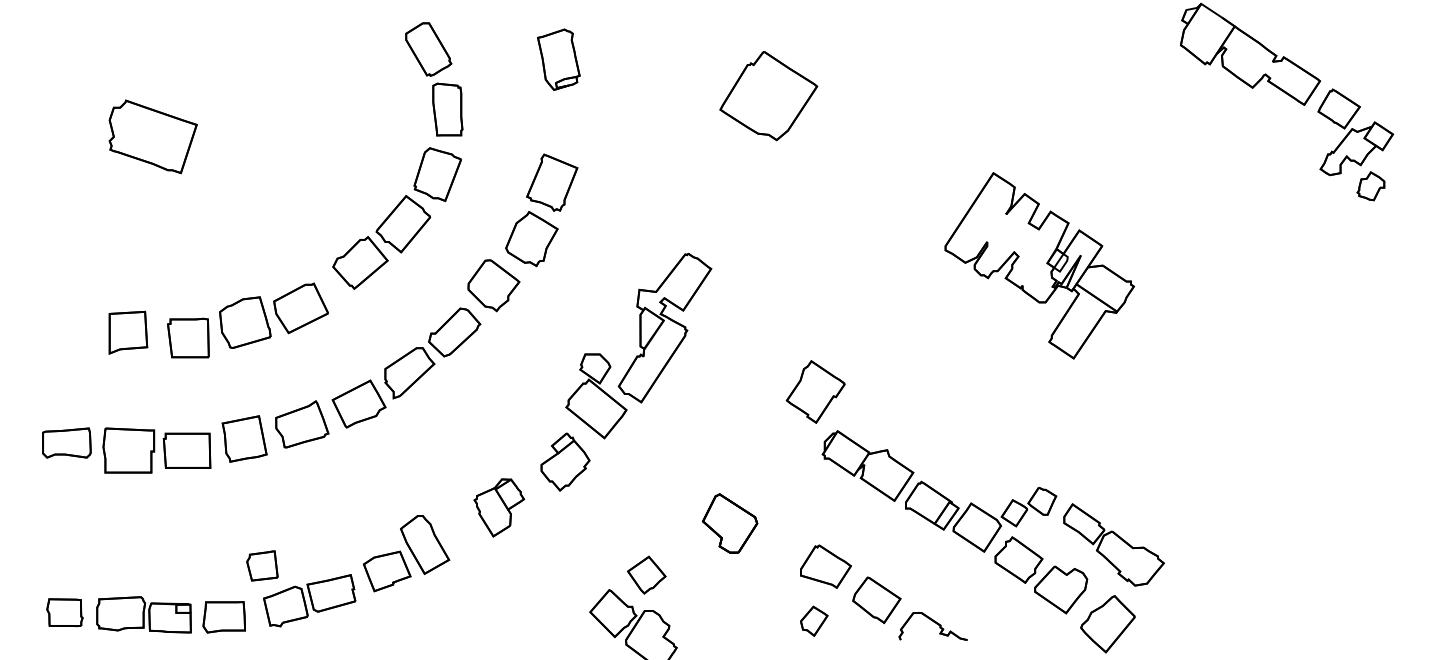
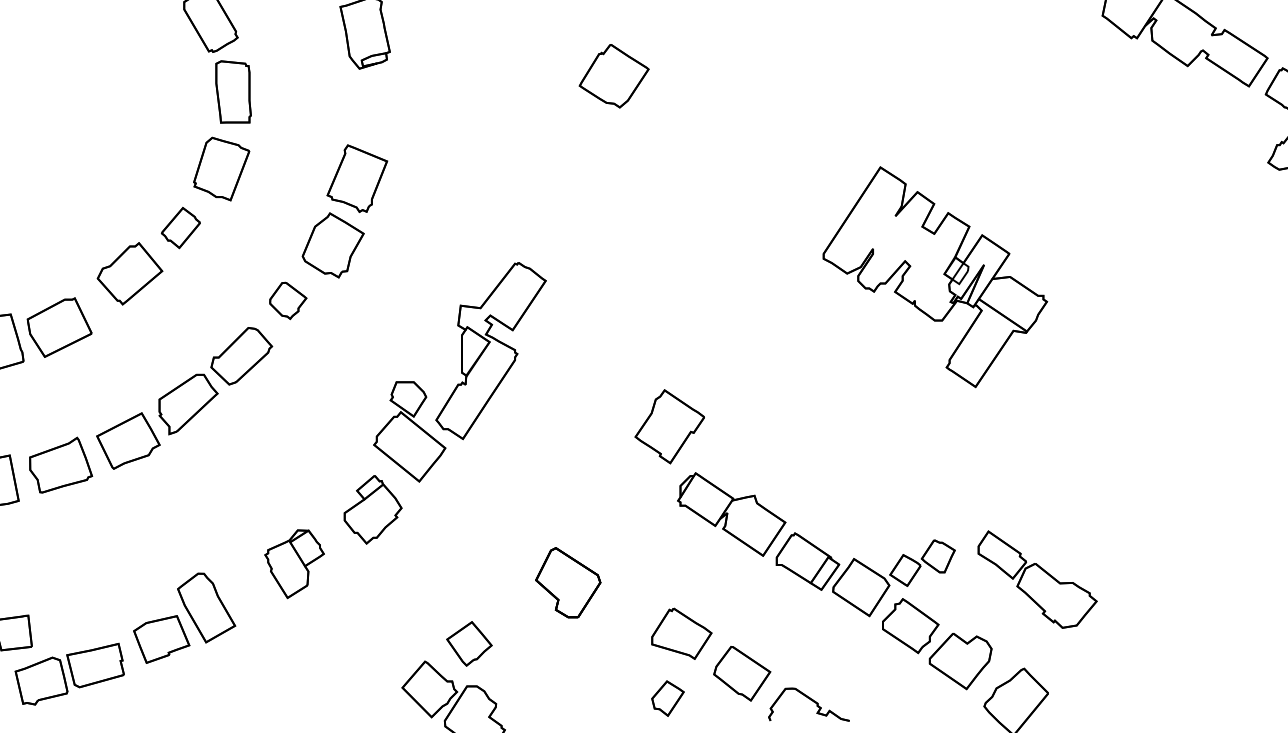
part: (768, 96) -> (613, 76), size x0.6
part: (403, 224) -> (181, 228), size x0.6
part: (493, 285) -> (287, 300), size x0.6
part: (1113, 544) -> (1036, 579), moved

